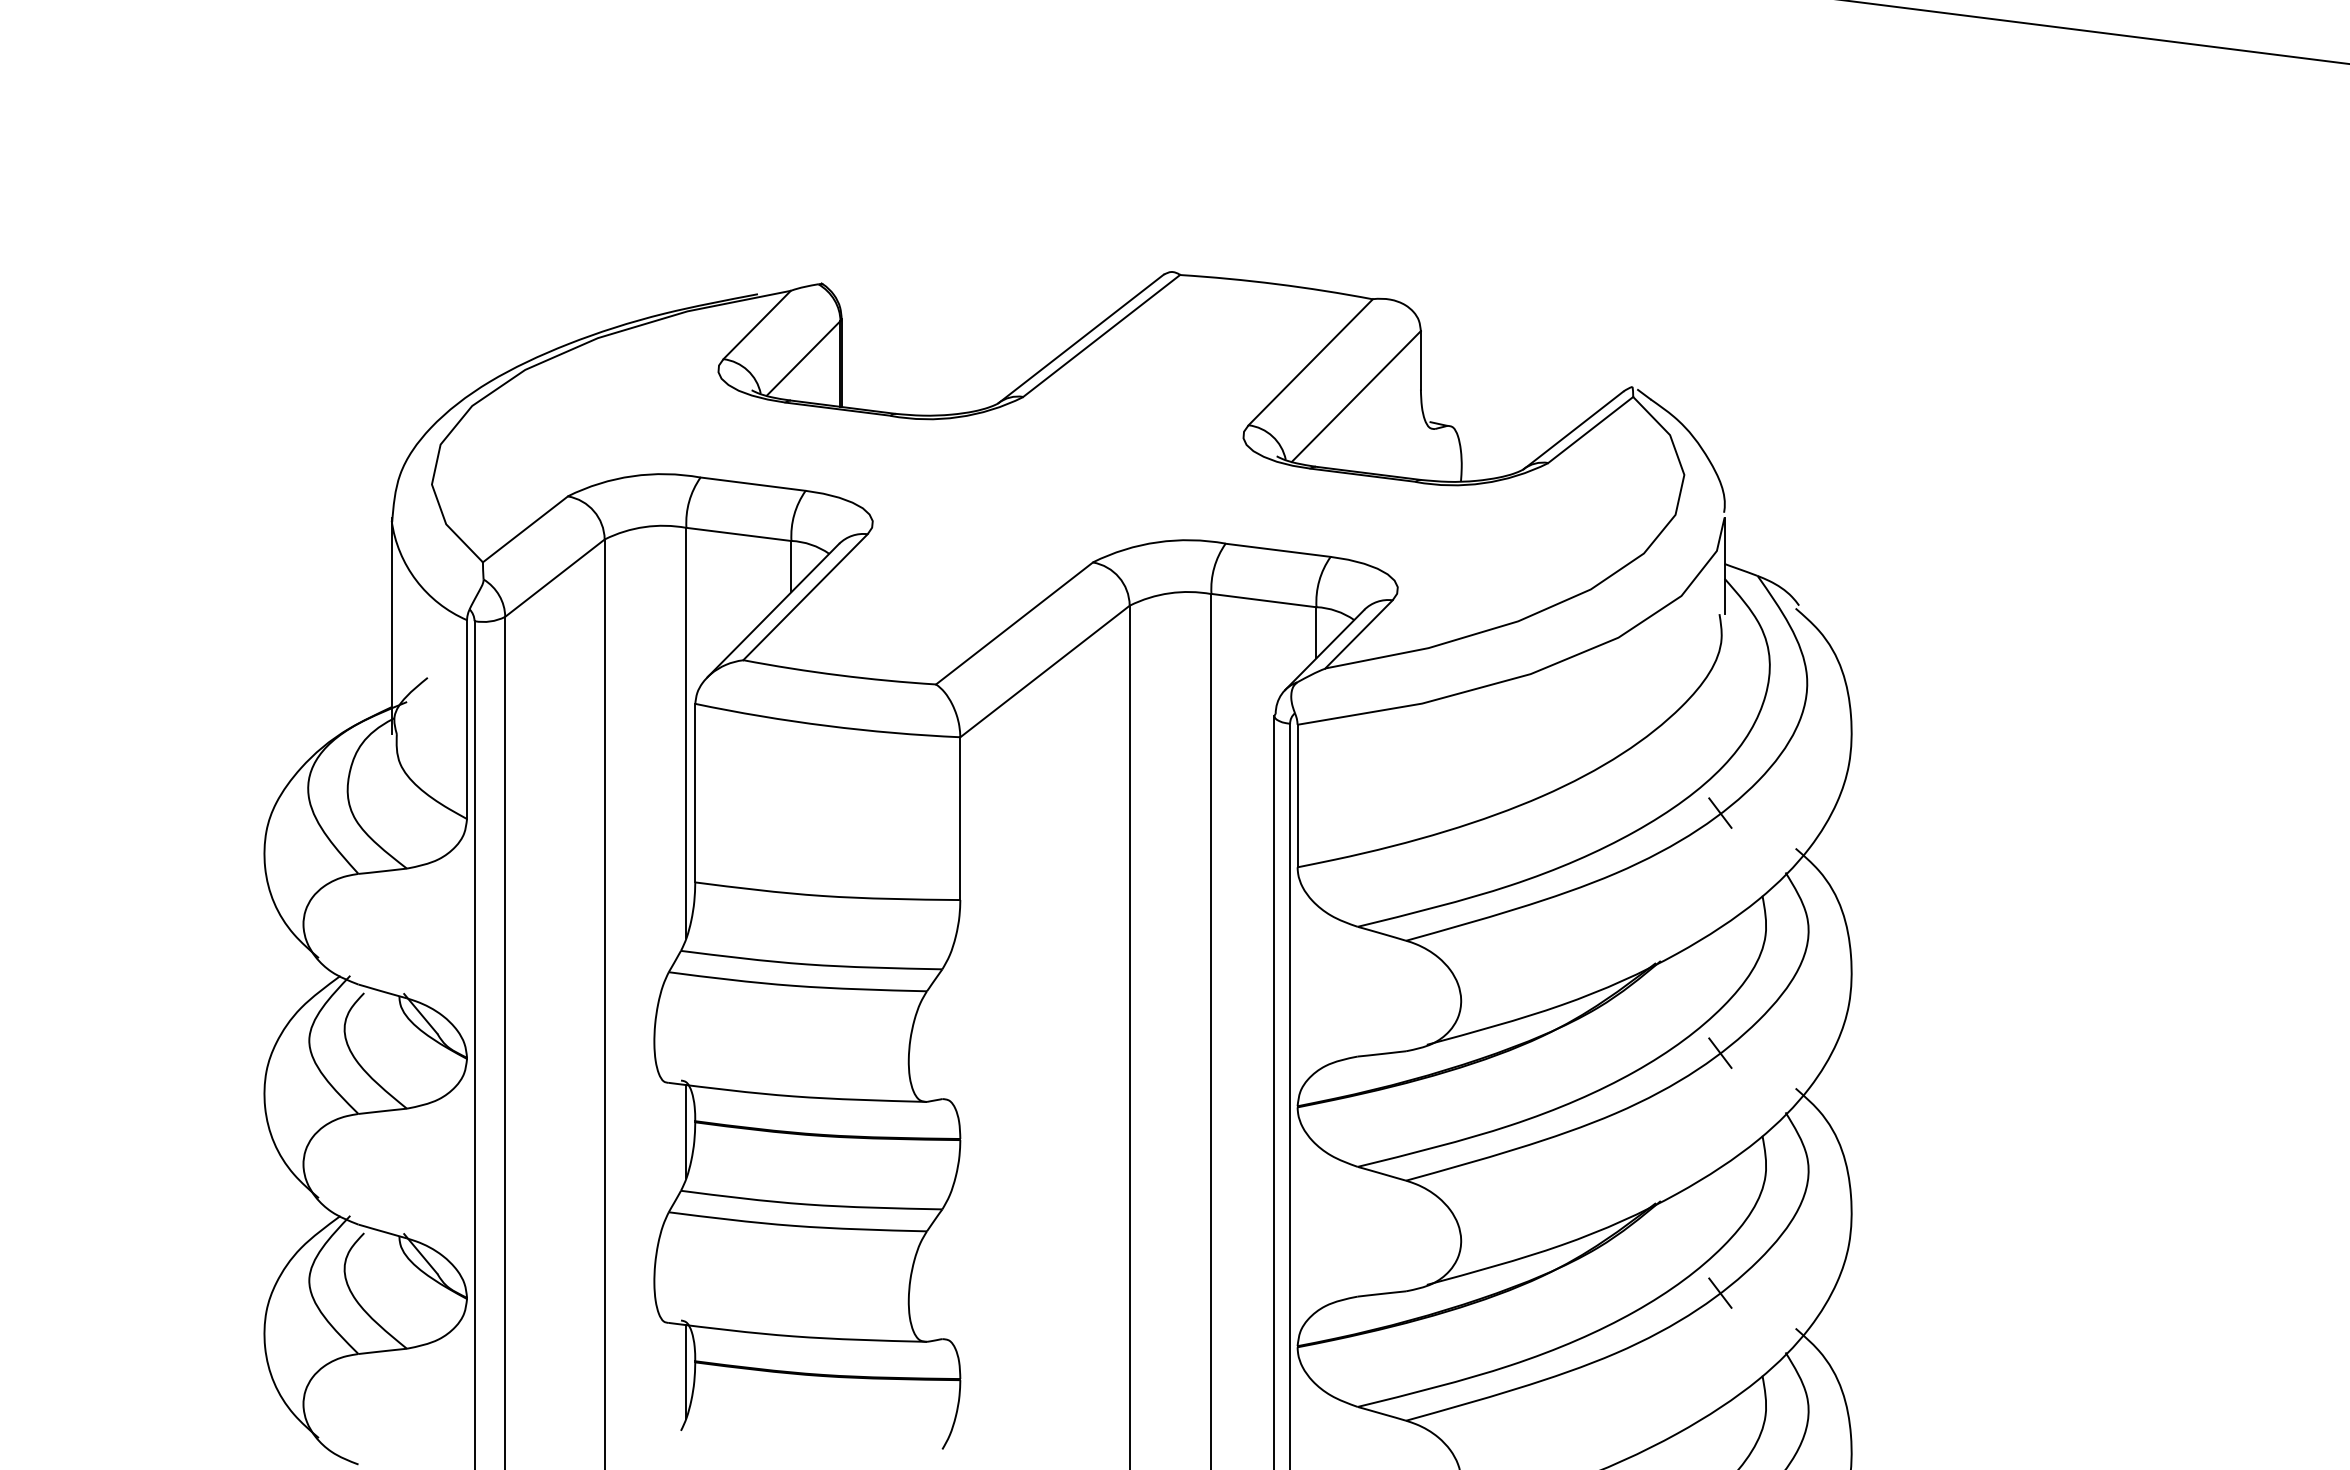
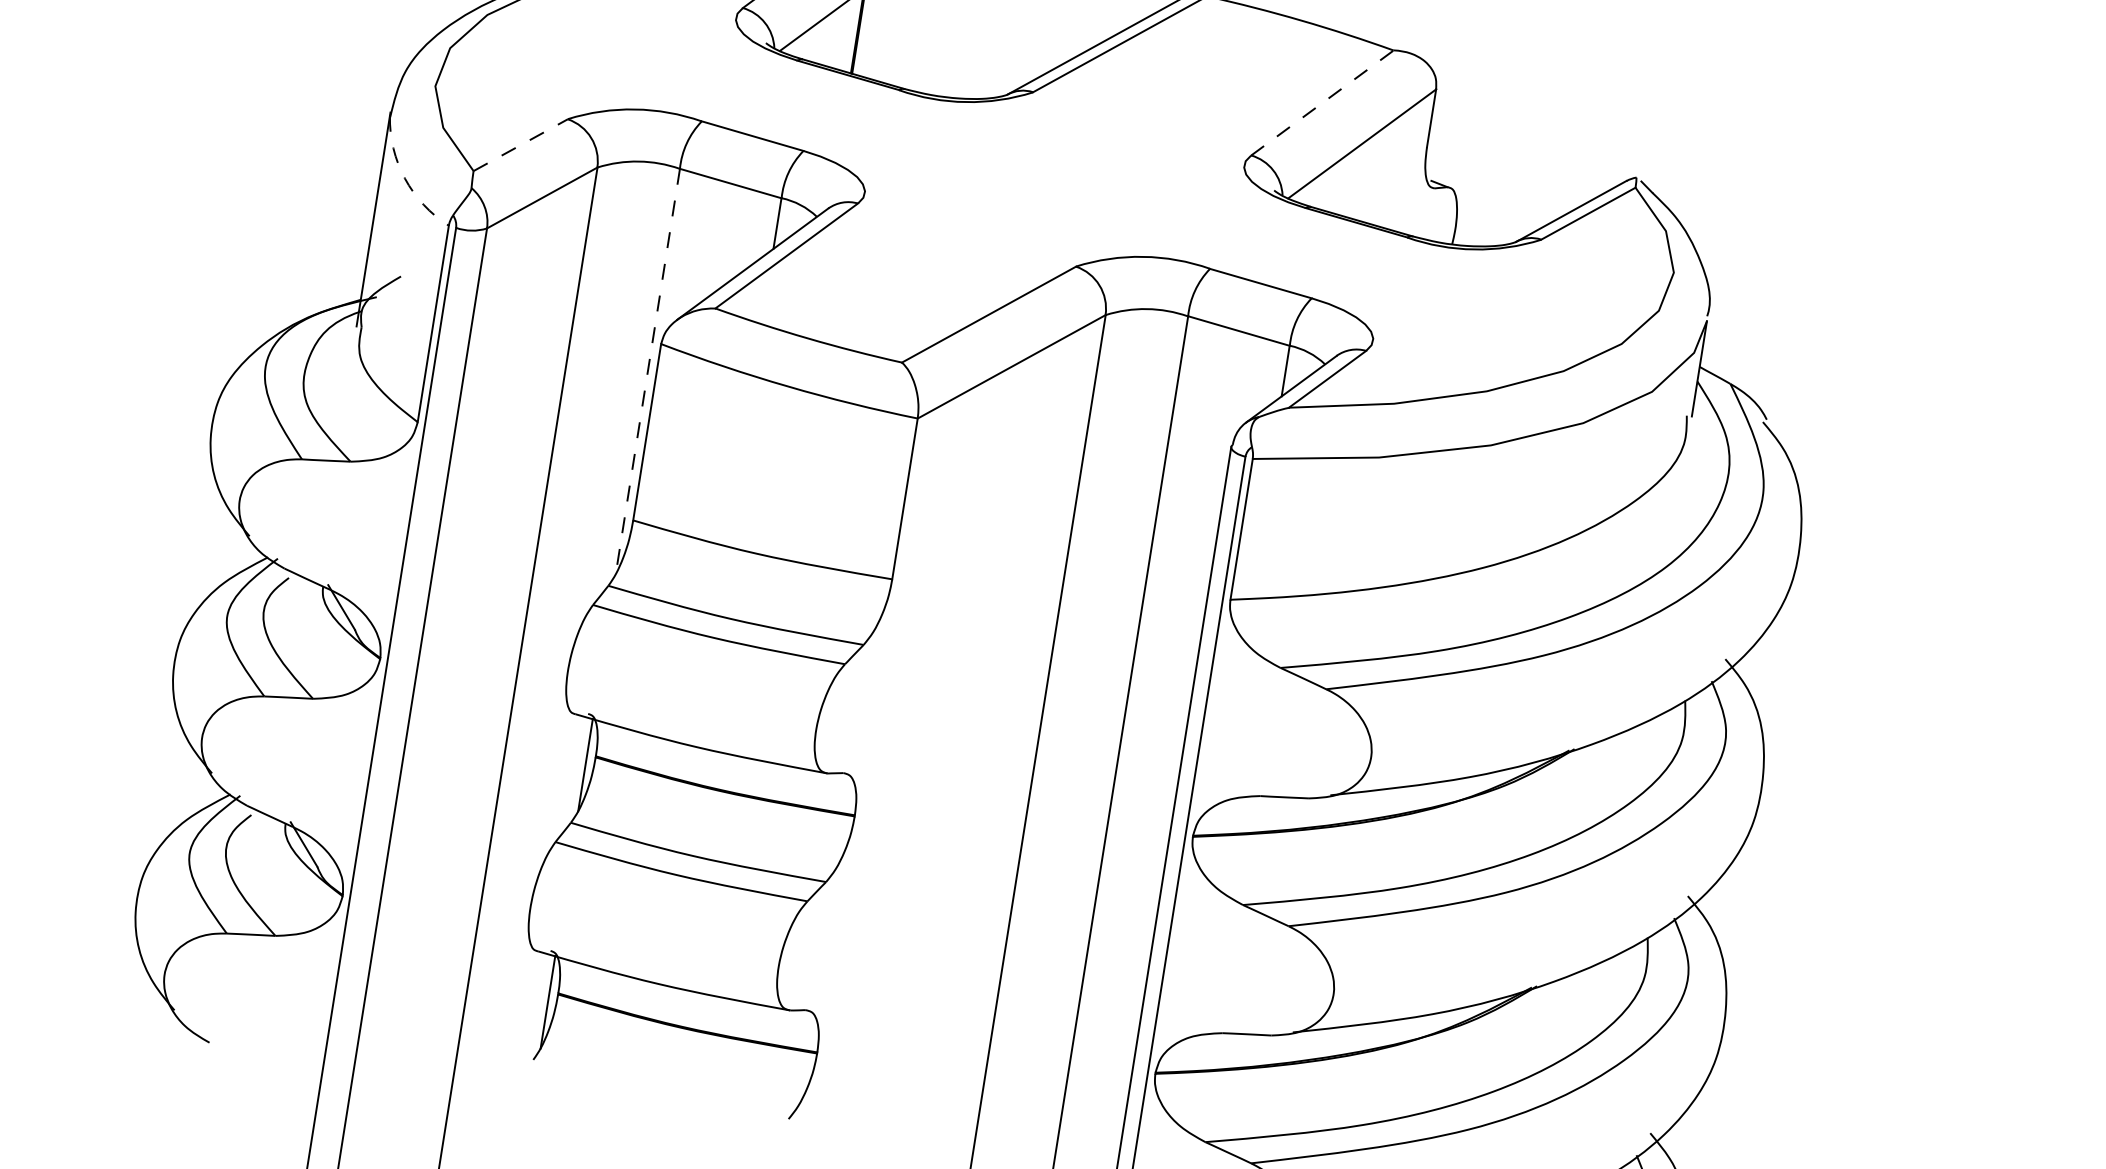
line: (1310, 362) -> (1322, 103), solid -> dashed
line: (525, 529) -> (520, 145), solid -> dashed
arc: (416, 580) -> (405, 178), solid -> dashed
line: (686, 733) -> (647, 371), solid -> dashed
line: (1720, 812) -> (1656, 611), removed
line: (1720, 1052) -> (1619, 848), removed
line: (1720, 1292) -> (1581, 1085), removed

